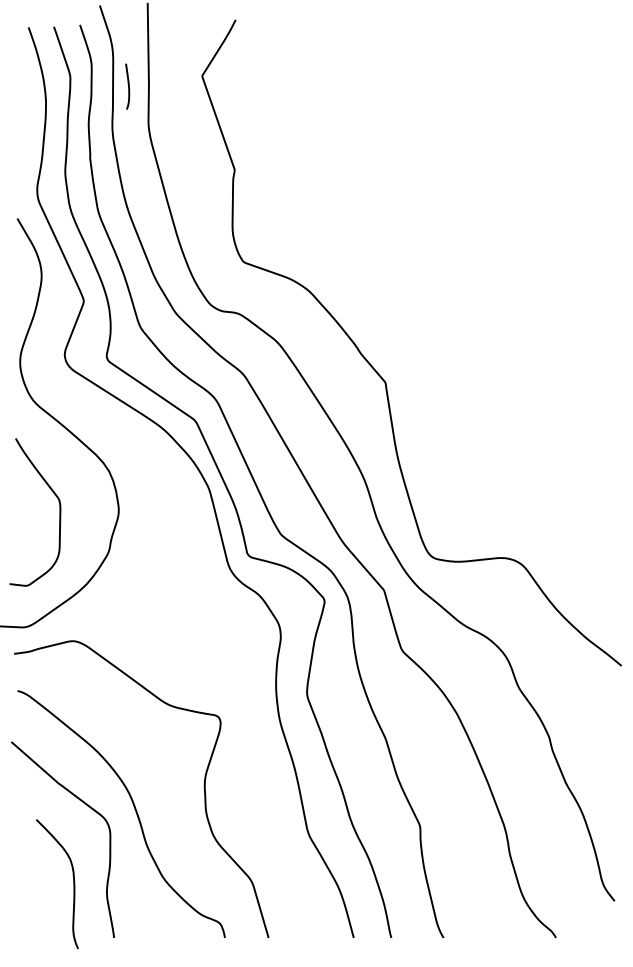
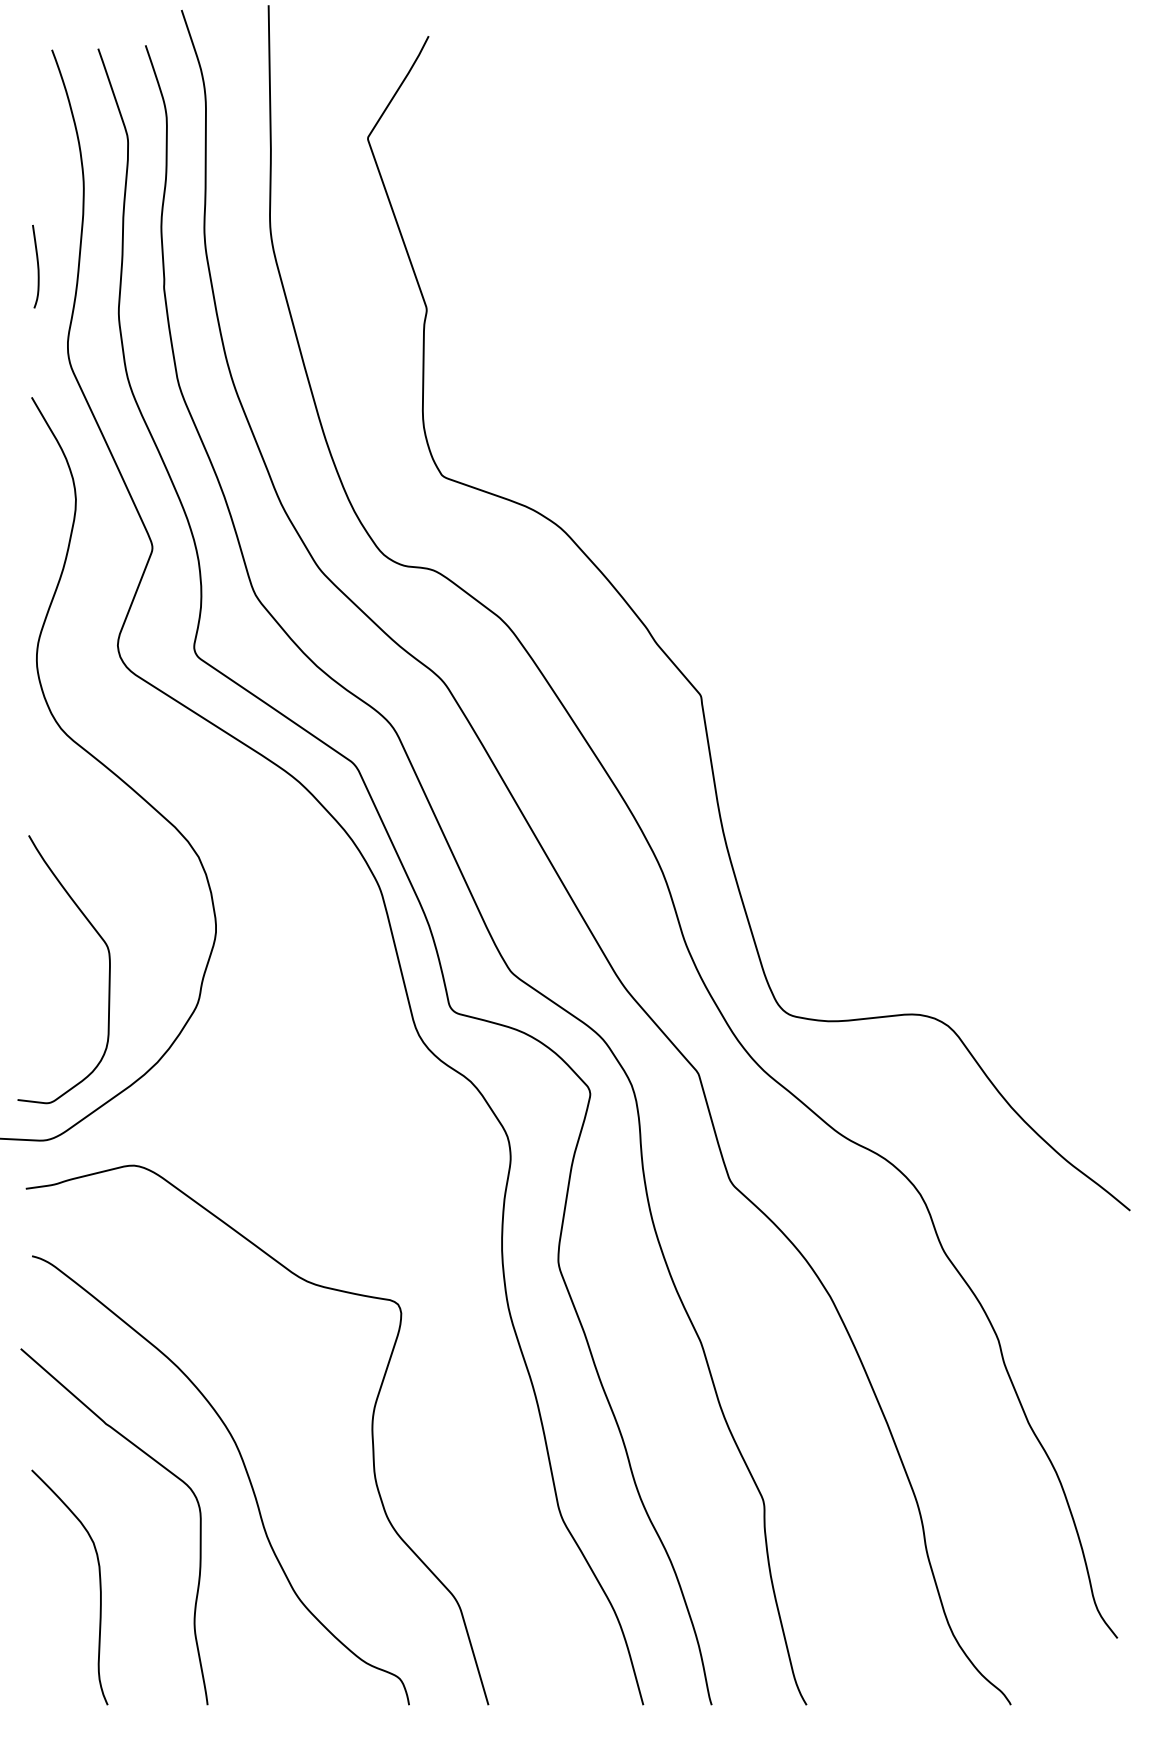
curve: (128, 86) -> (37, 266), moved
curve: (59, 512) -> (108, 969), moved
curve: (73, 884) -> (99, 1587), moved

